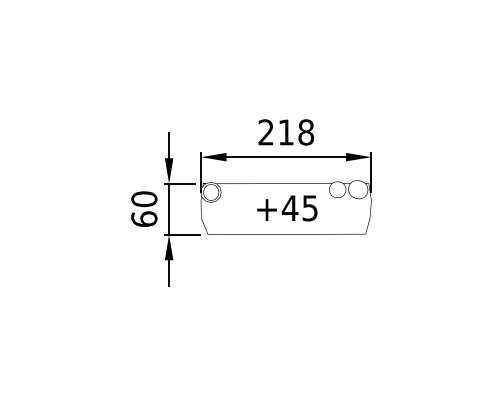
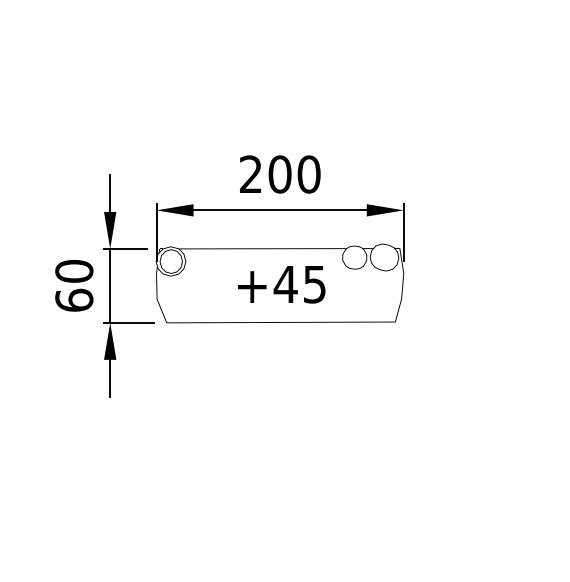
text: (296, 132) -> (294, 174), 218 -> 200

